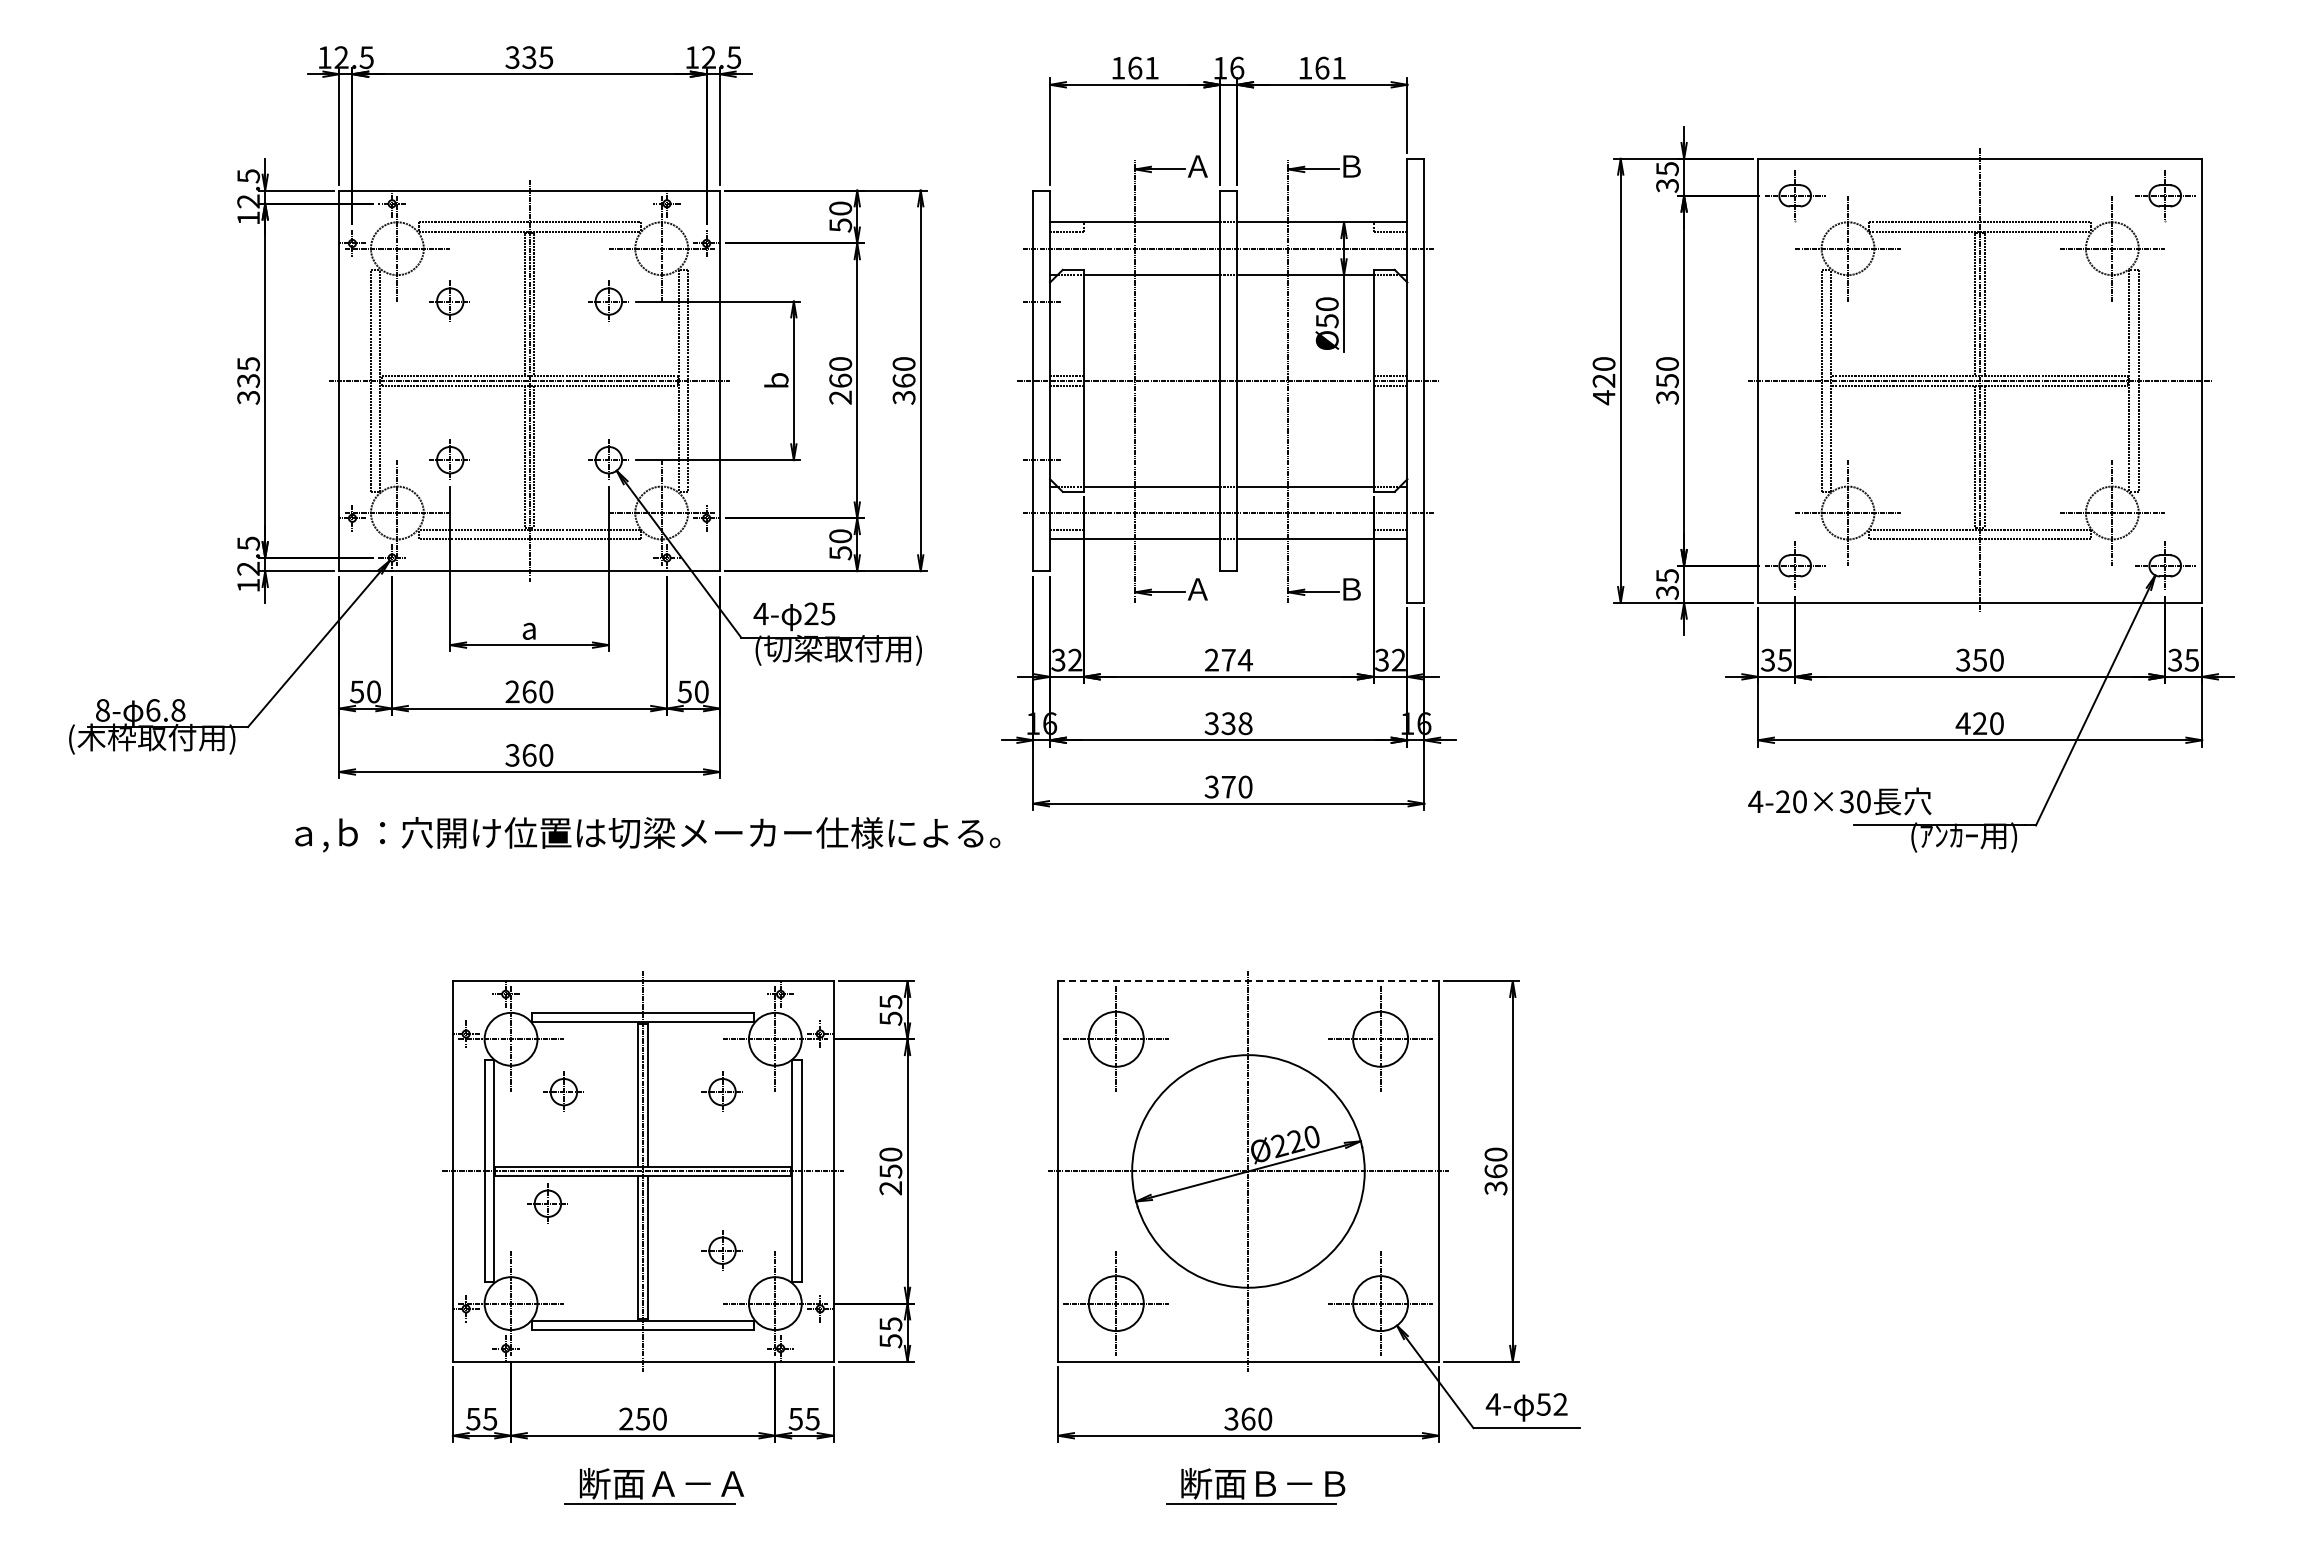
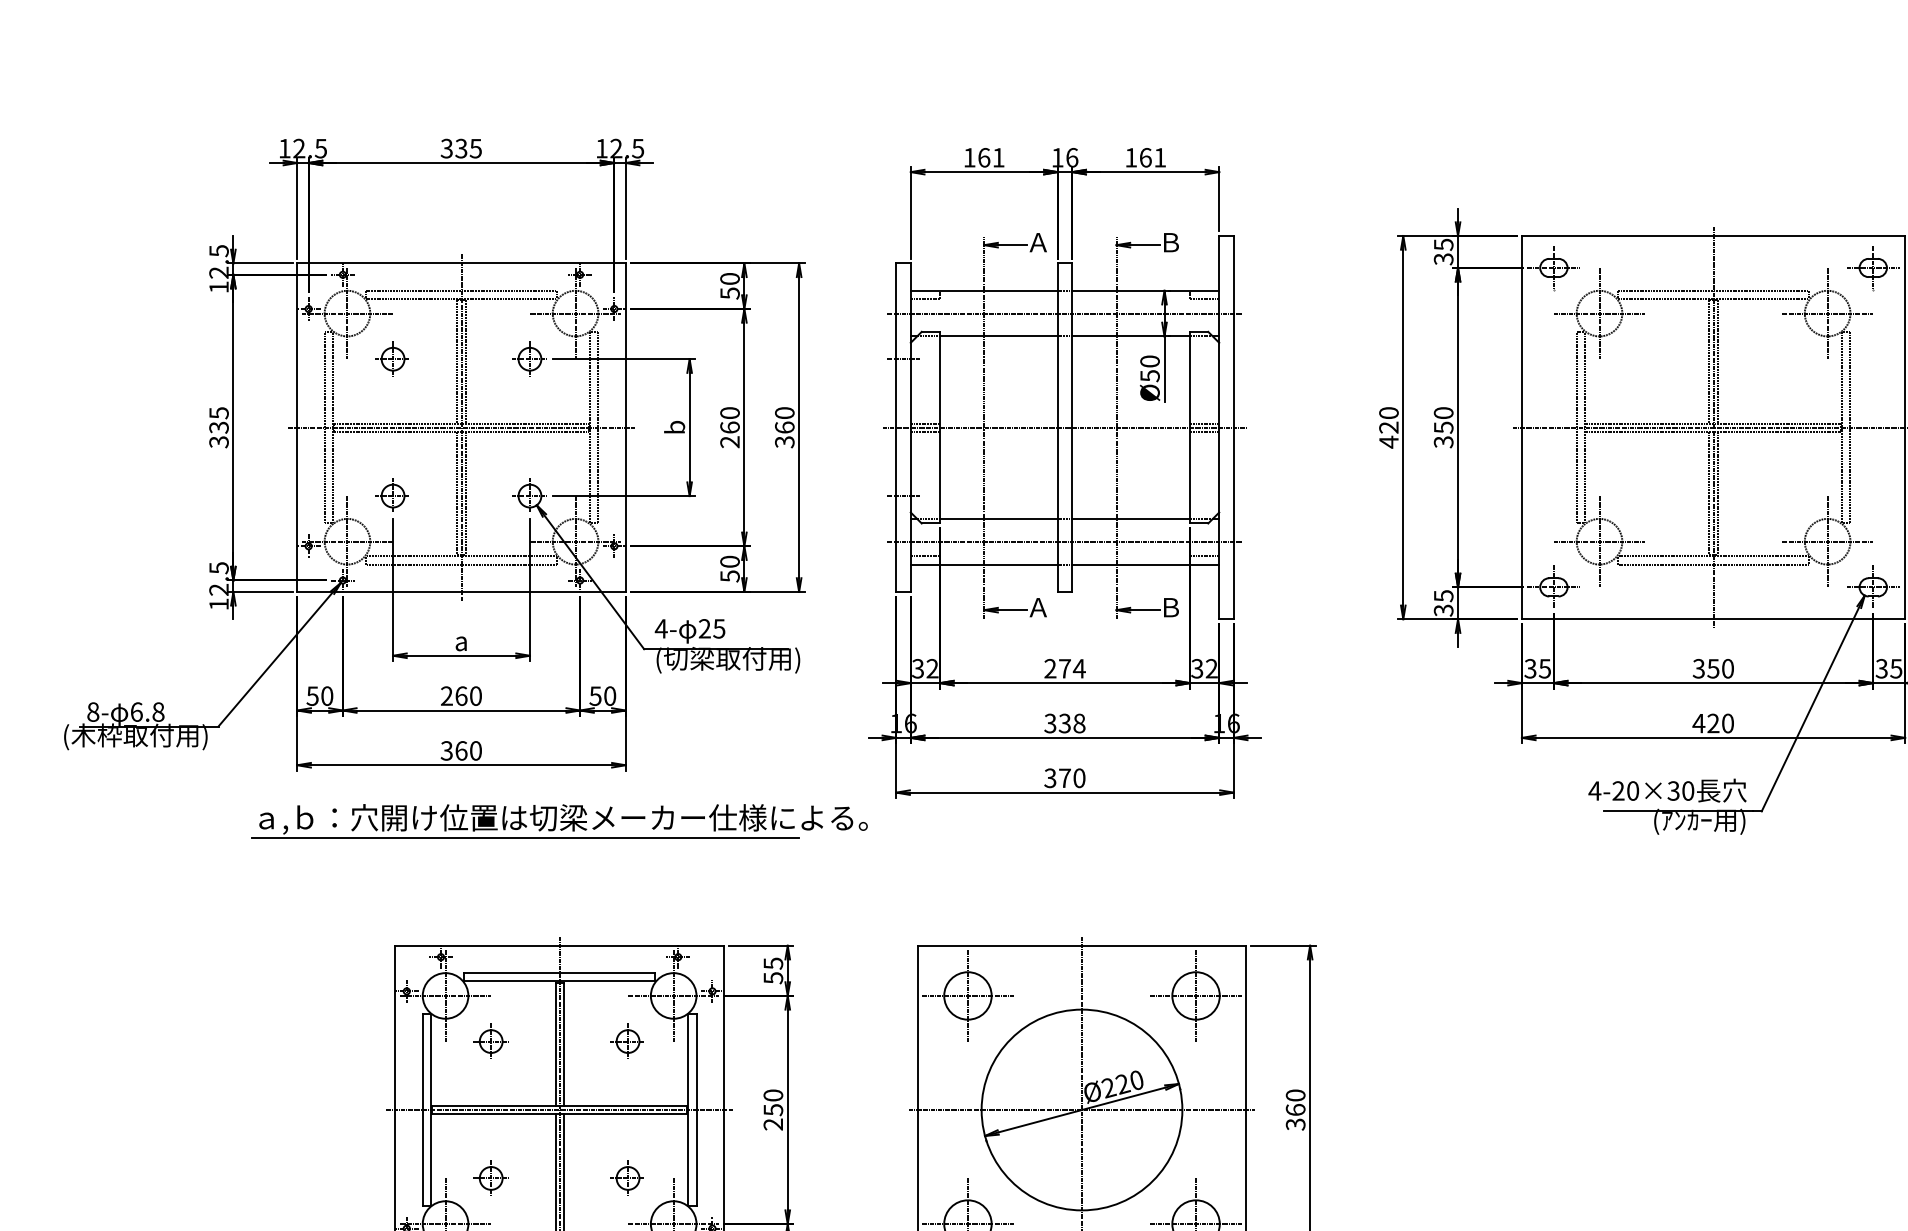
text: (1839, 801) -> (1667, 790), moved
line: (603, 856) -> (525, 838), added
line: (1248, 981) -> (1082, 946), dashed -> solid
part: (547, 1203) -> (490, 1178), moved

